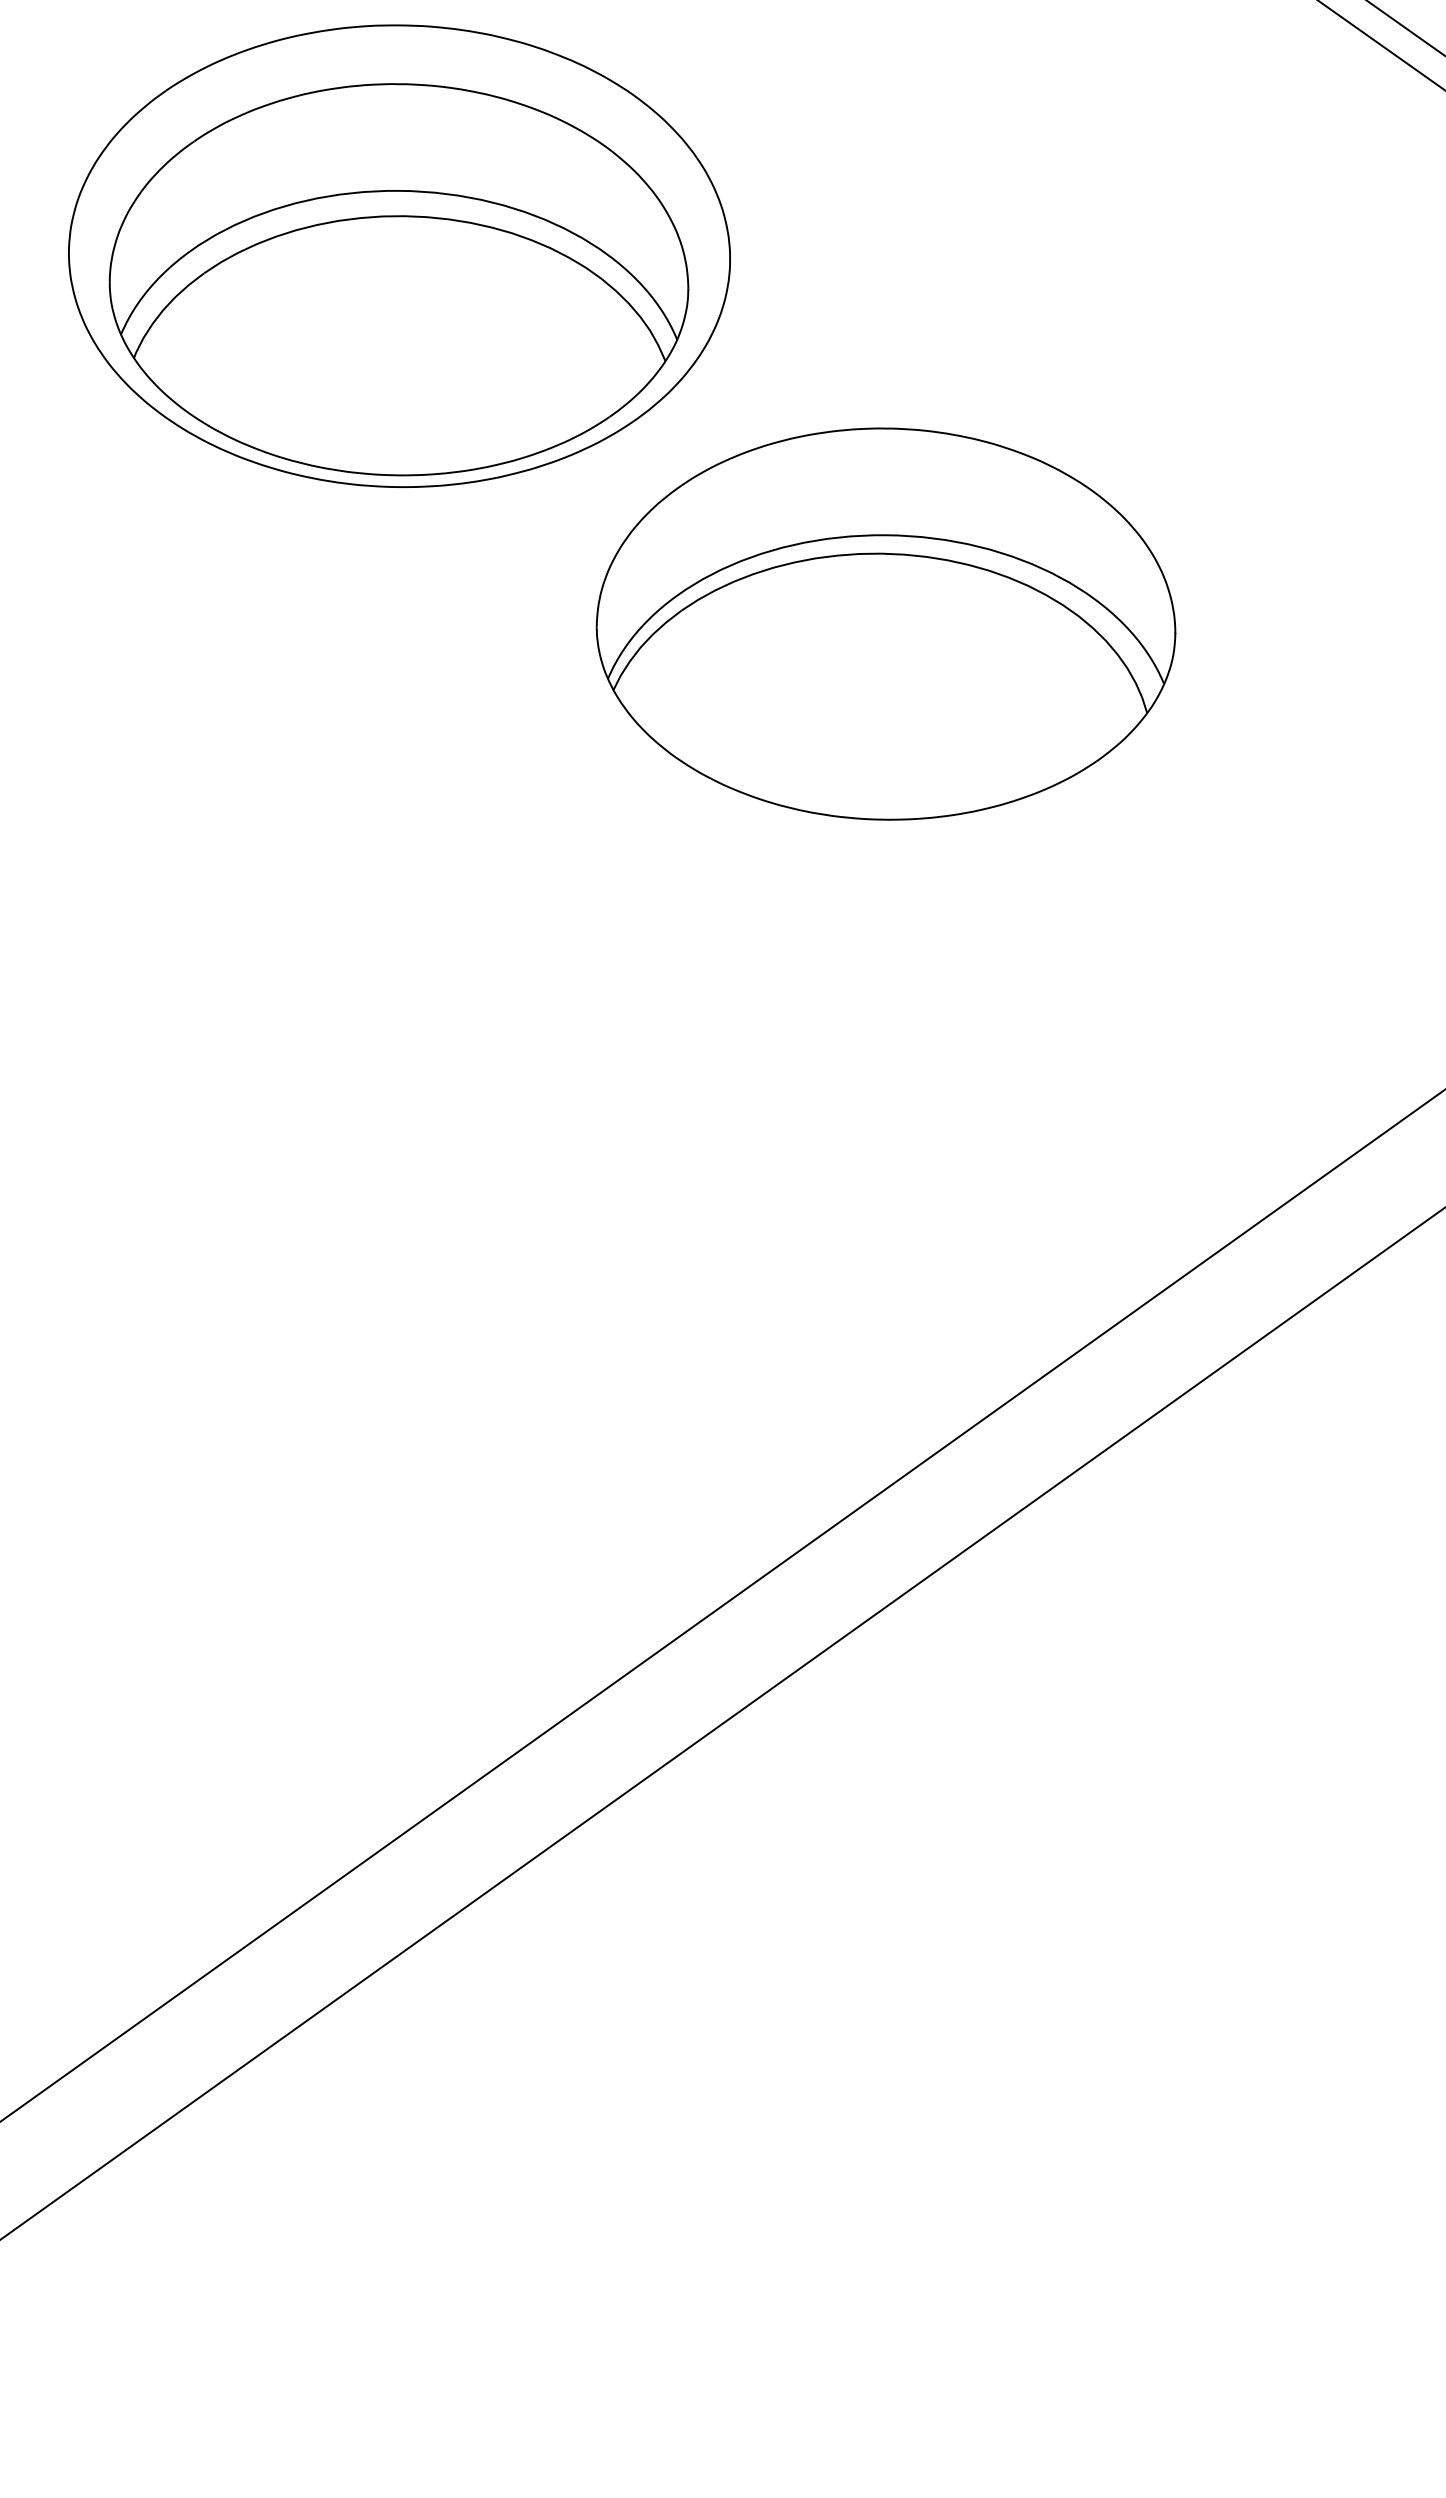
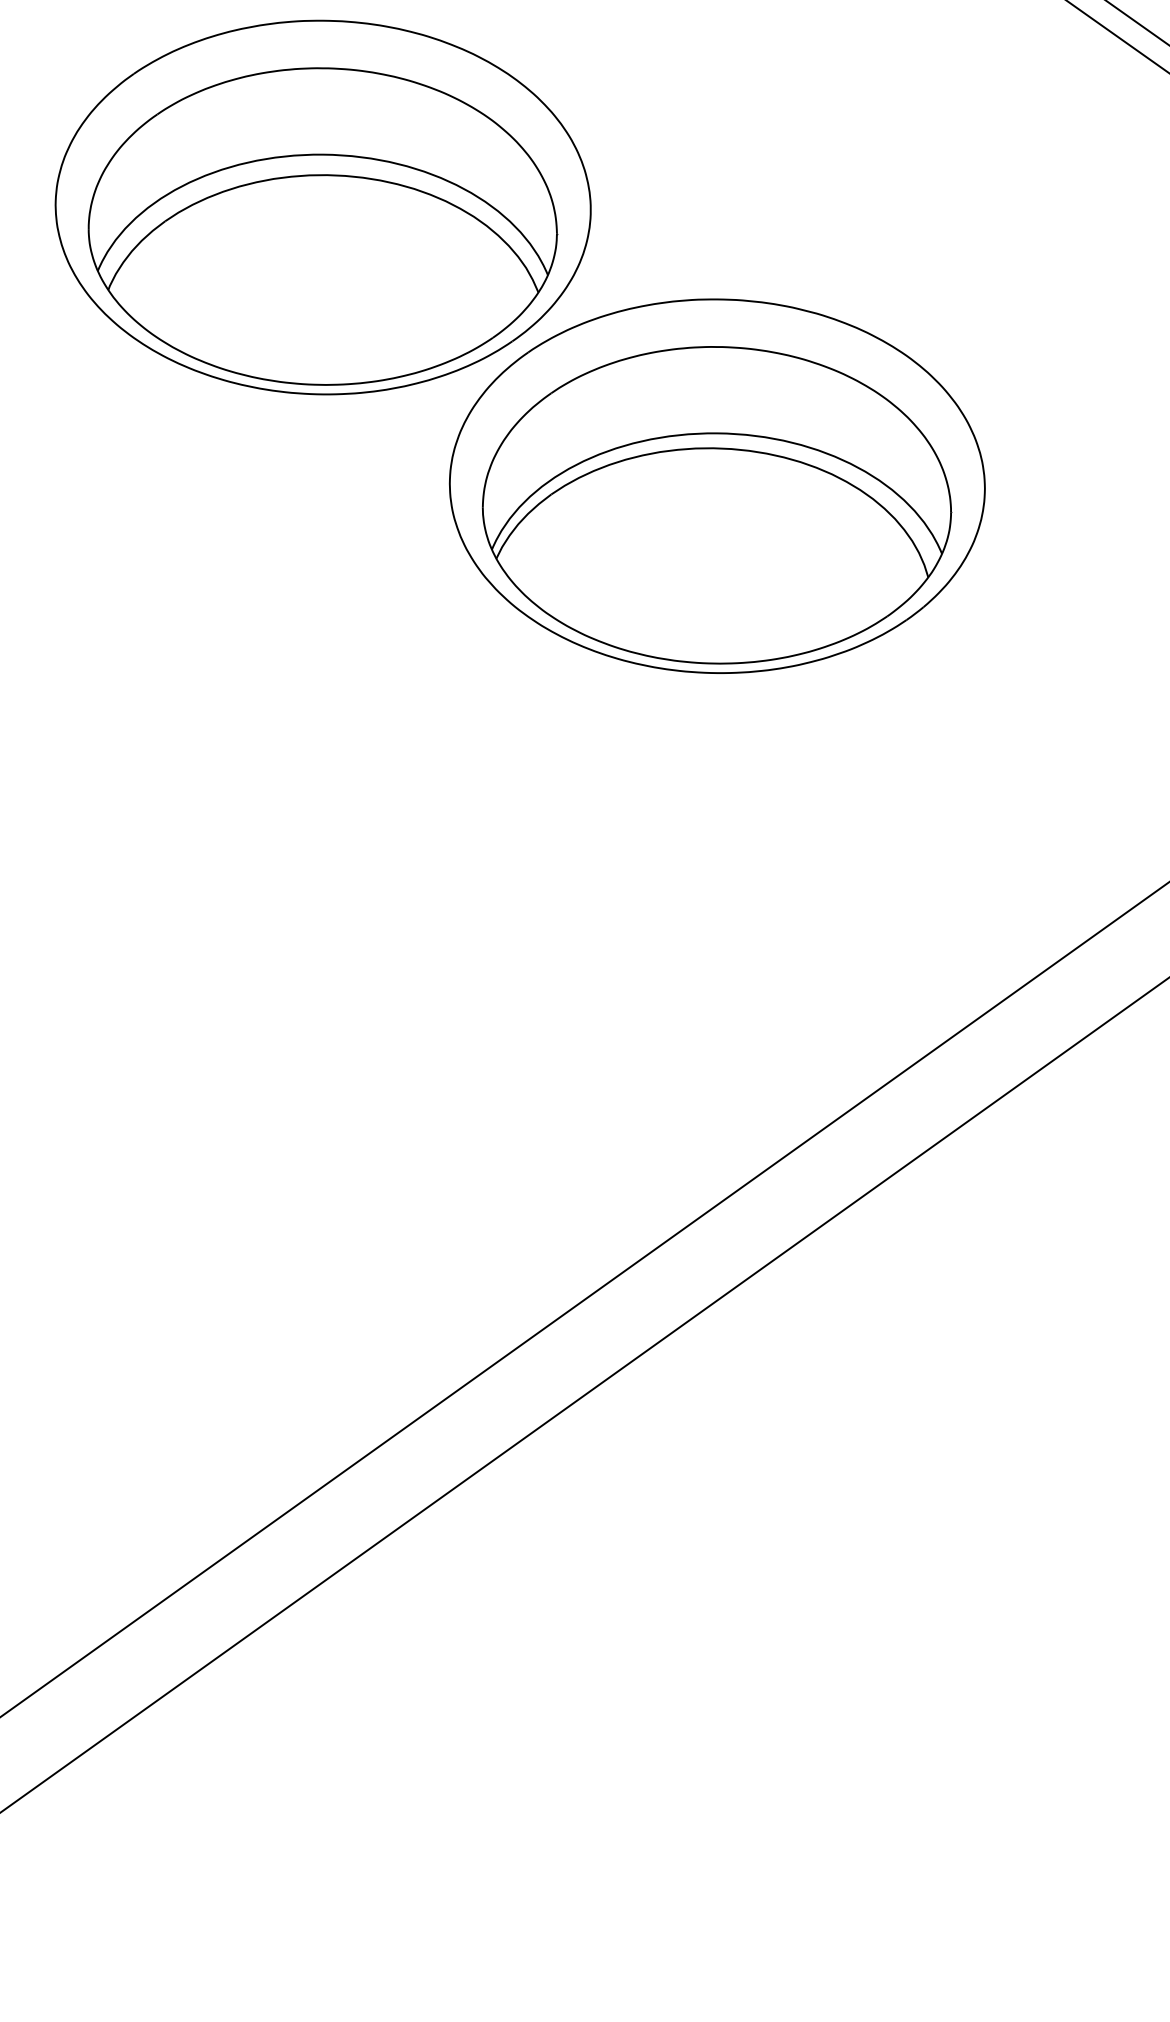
part: (886, 600) -> (717, 486), added

